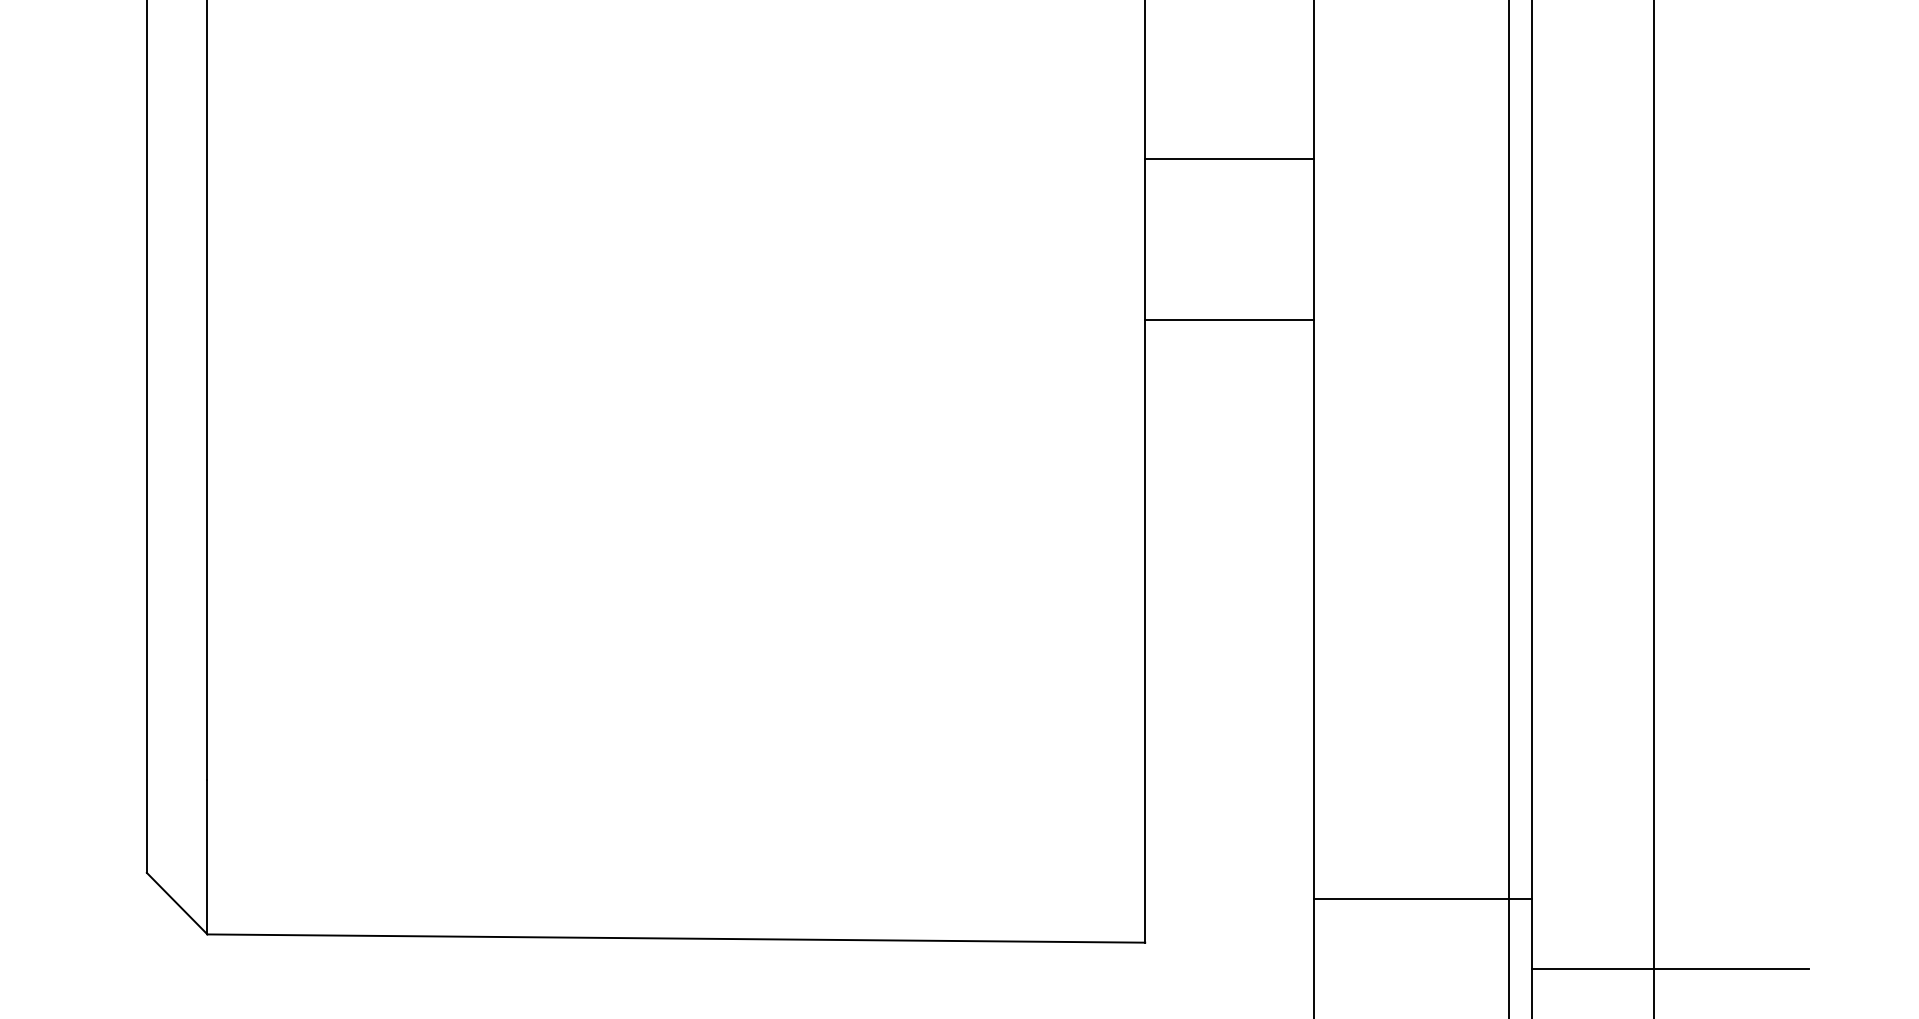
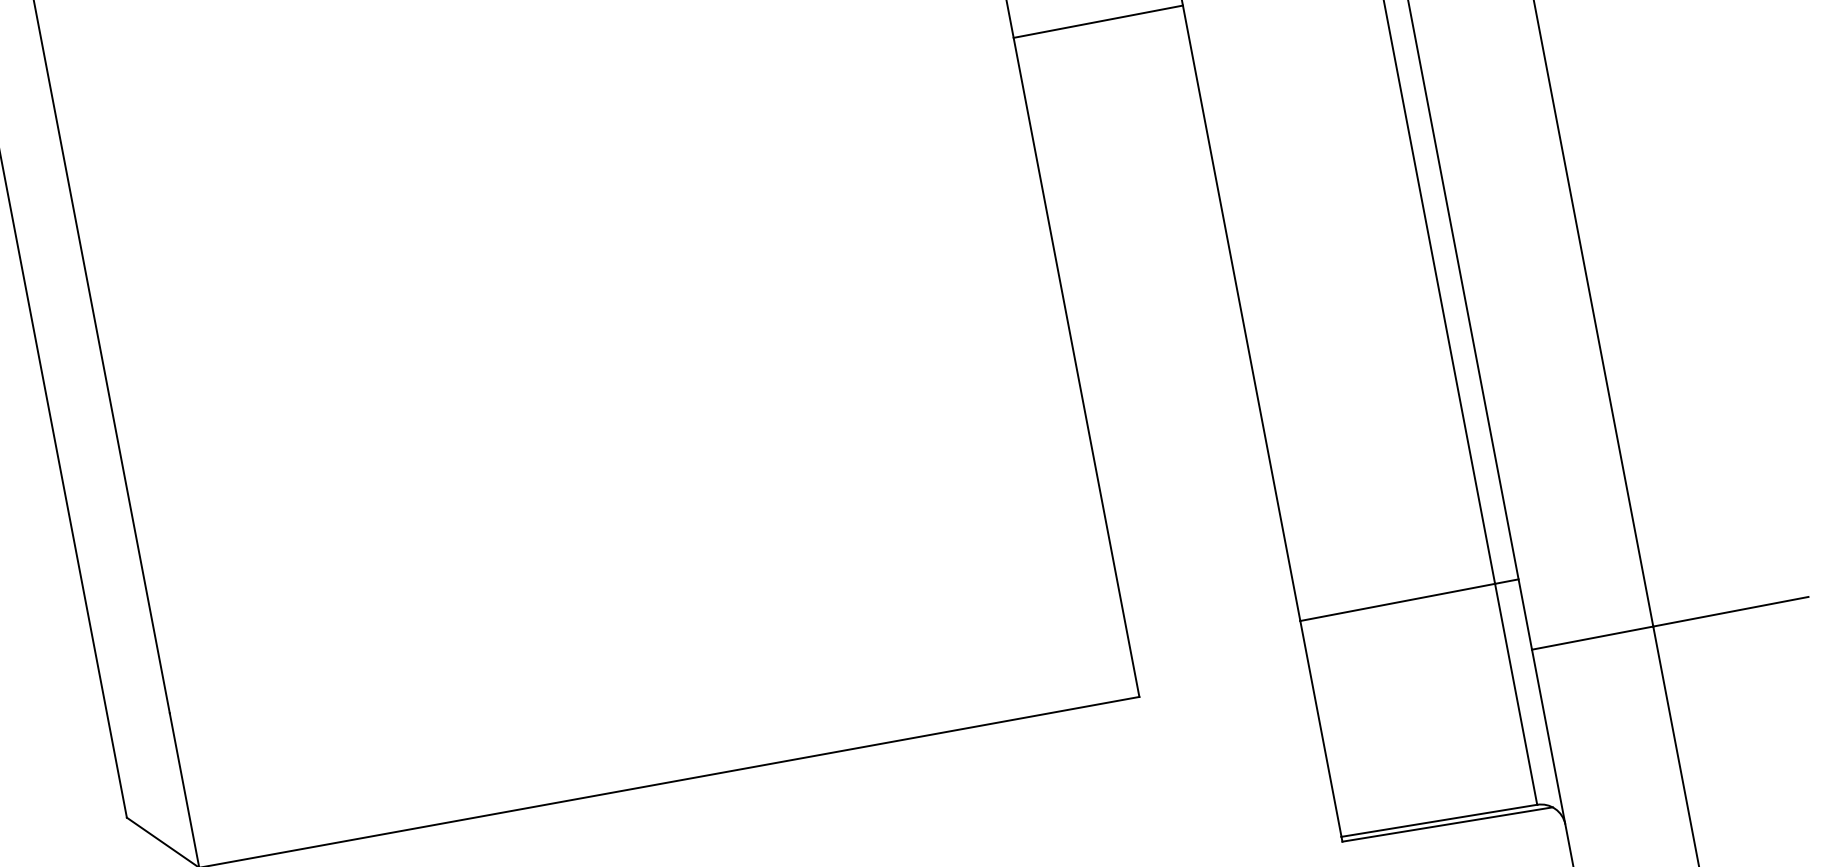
line: (1229, 320) -> (1098, 22), moved

